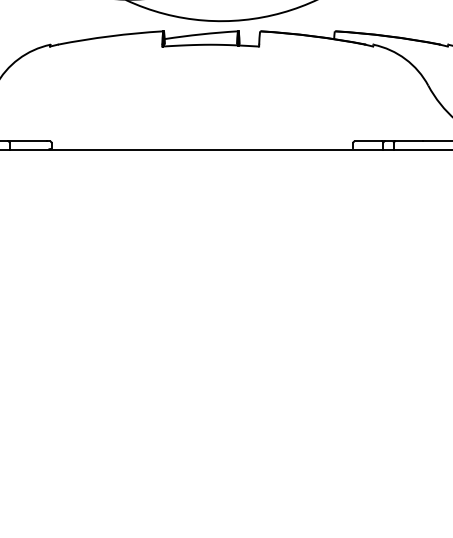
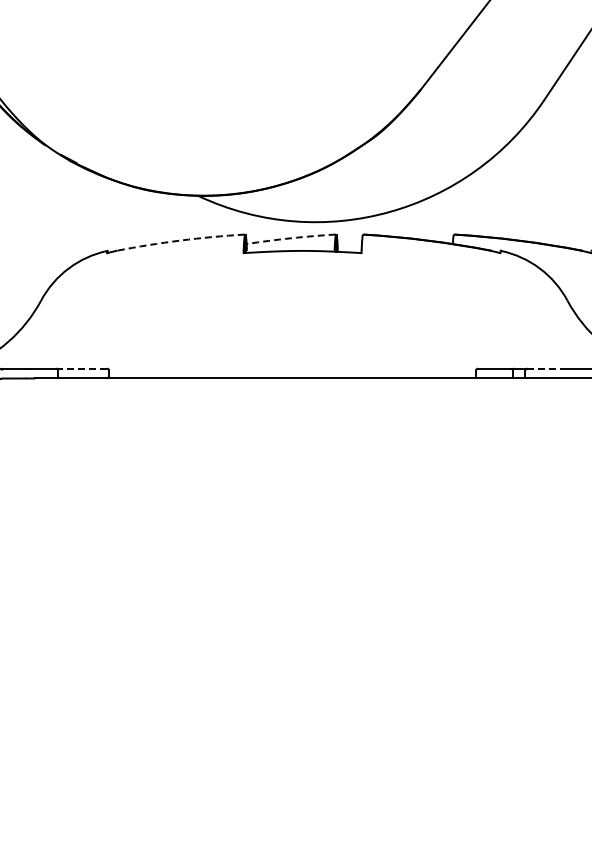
arc: (201, 34) -> (291, 238), solid -> dashed
arc: (110, 36) -> (180, 240), solid -> dashed
line: (27, 141) -> (79, 368), solid -> dashed
line: (408, 141) -> (543, 368), solid -> dashed

